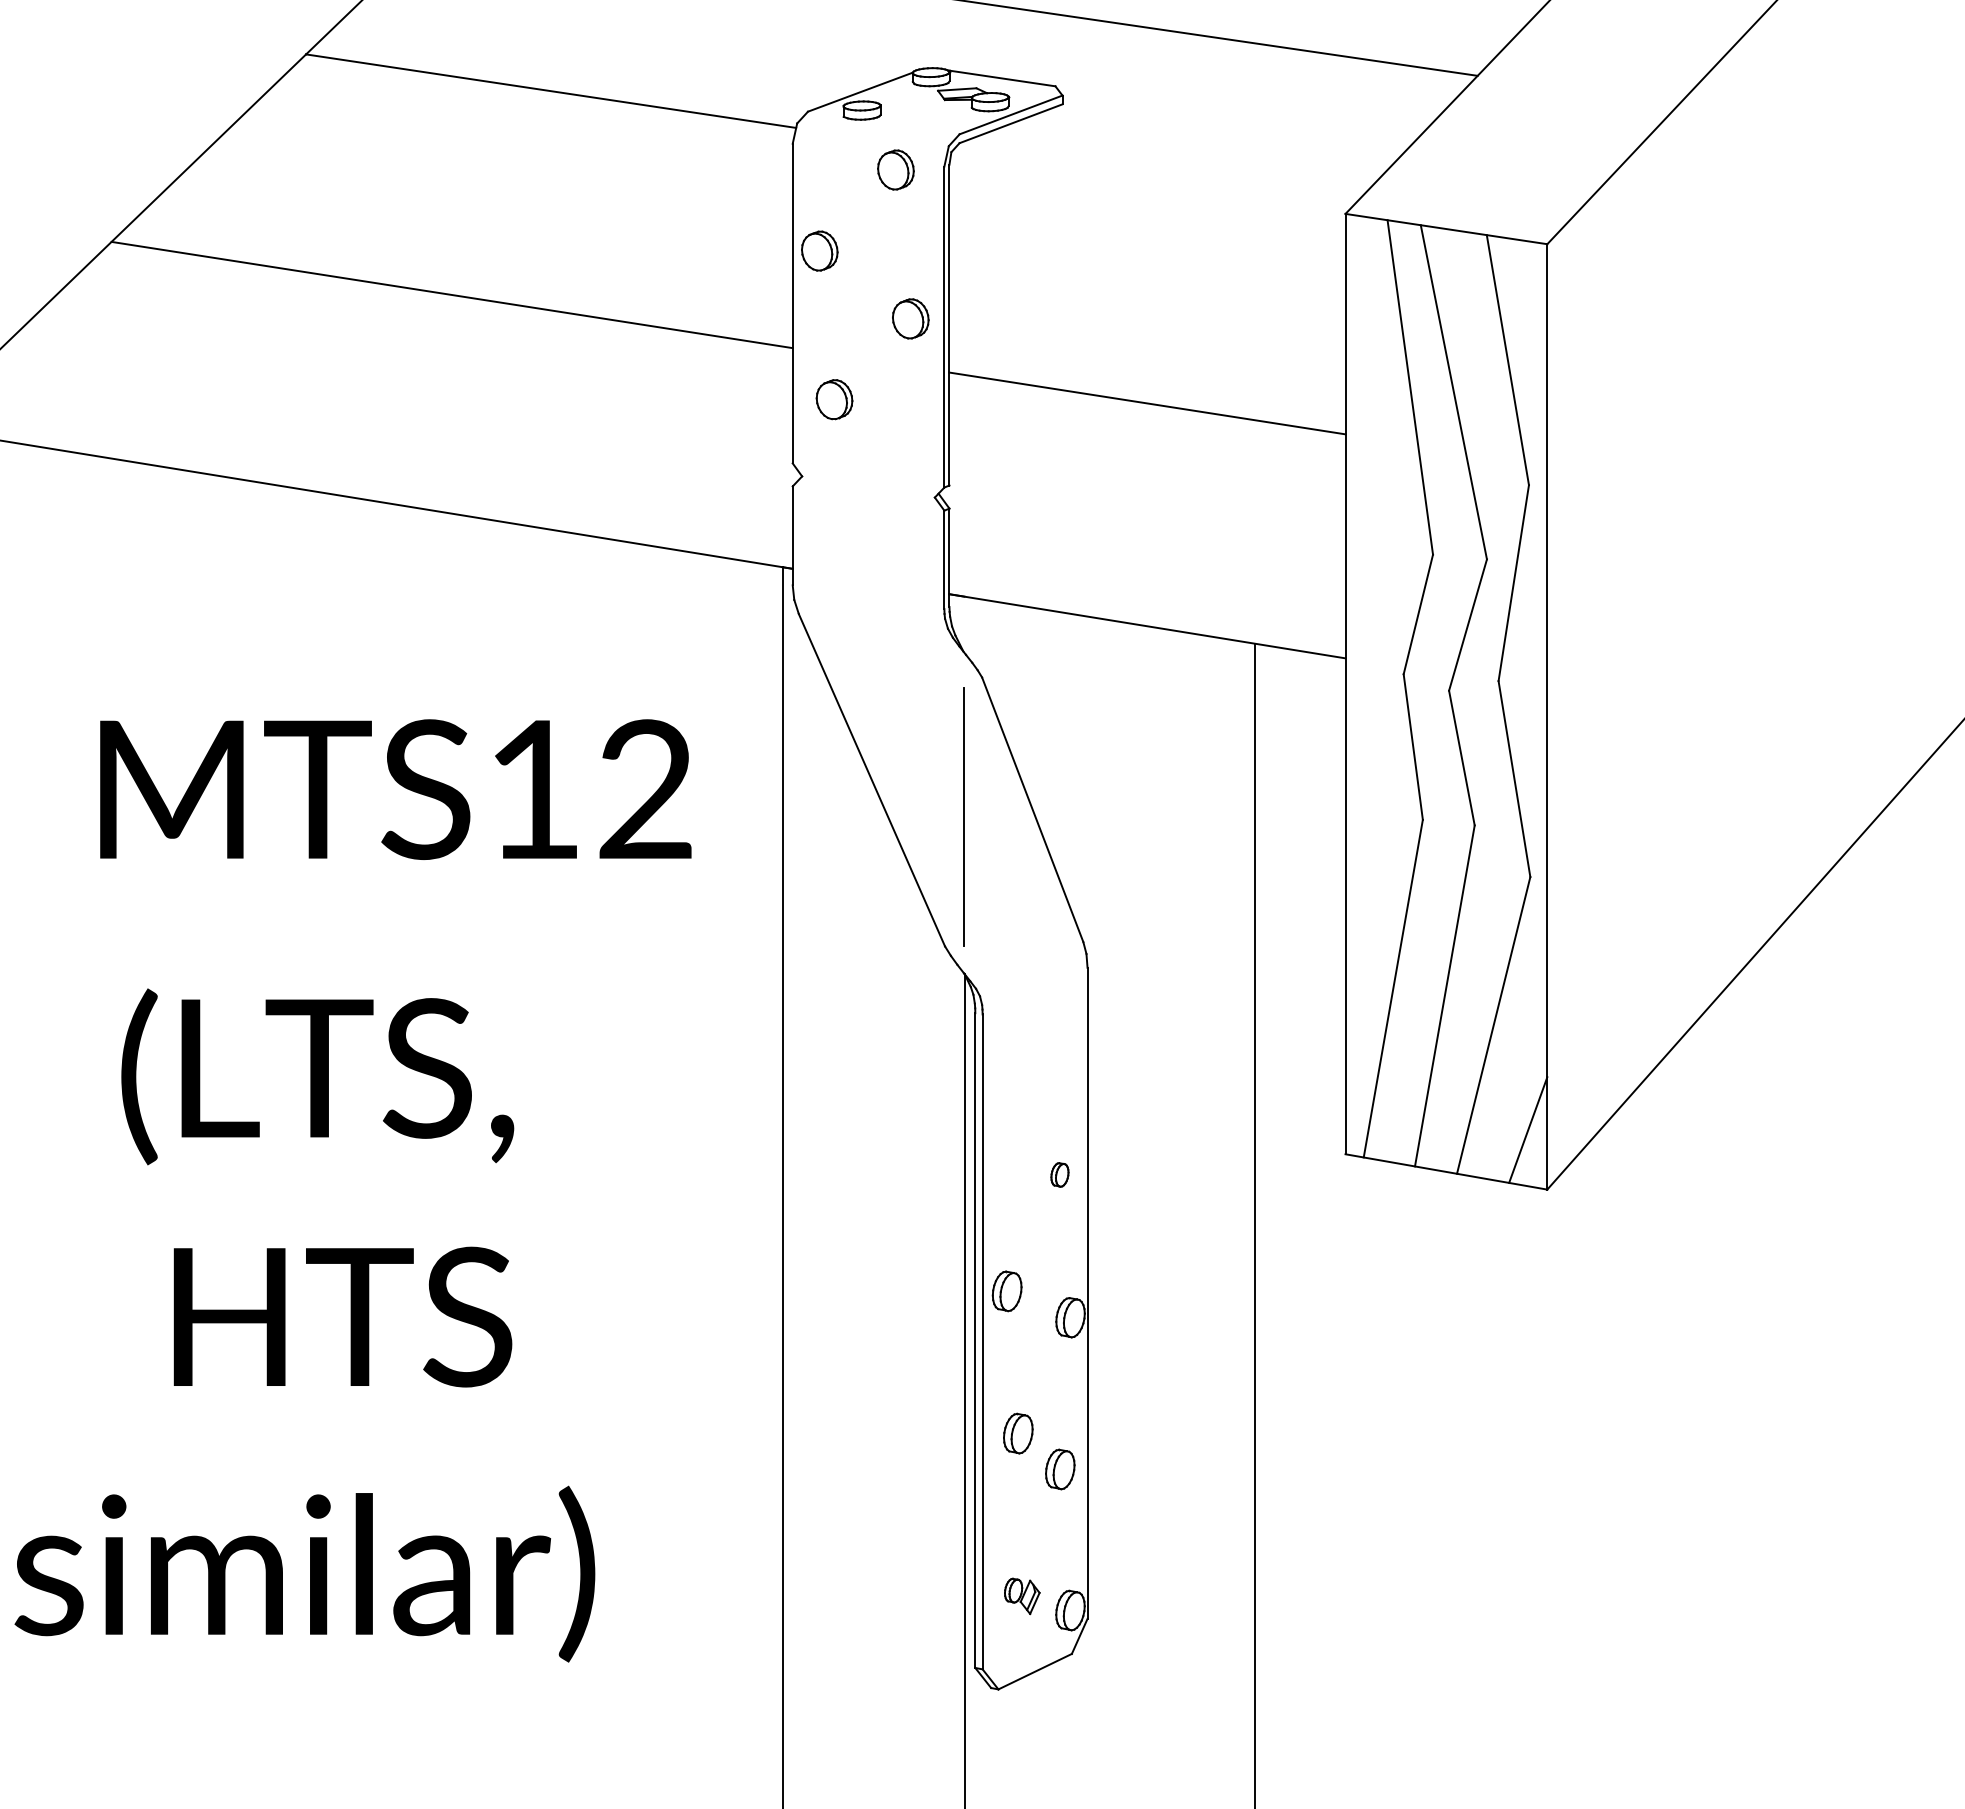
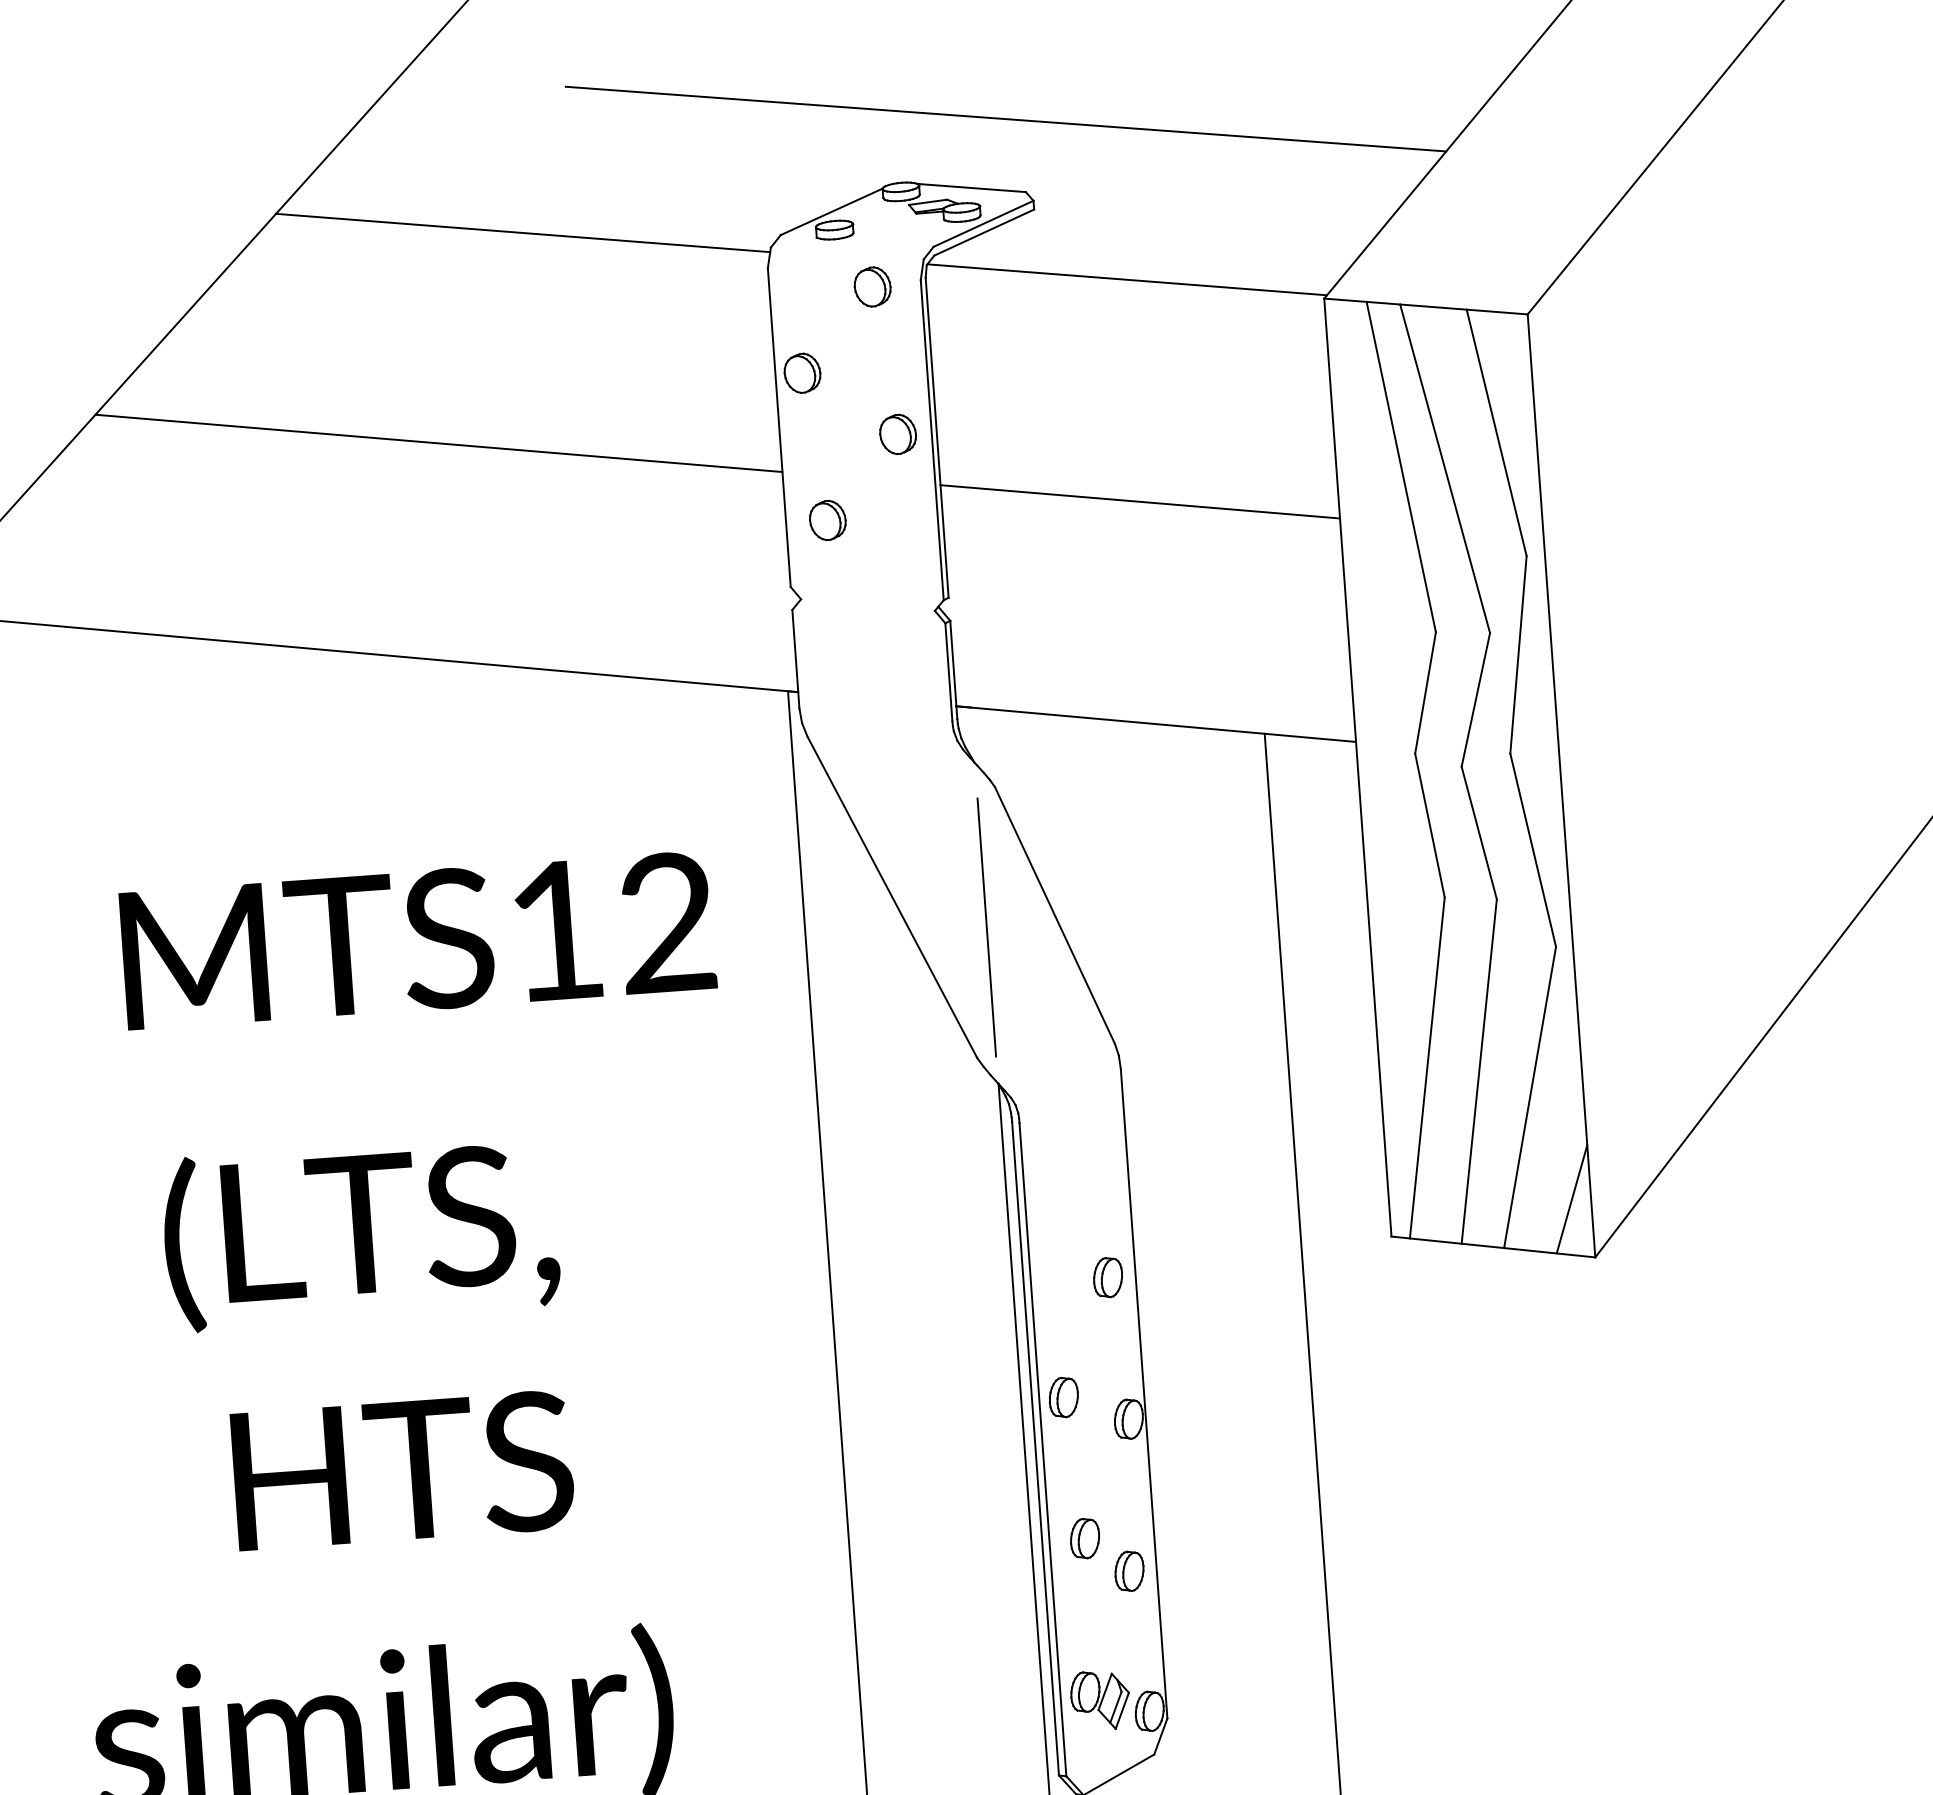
line: (1150, 180) -> (1127, 279), added
part: (1059, 1174) -> (1107, 1277), size x1.67
part: (1022, 1596) -> (1100, 1700), size x1.67

